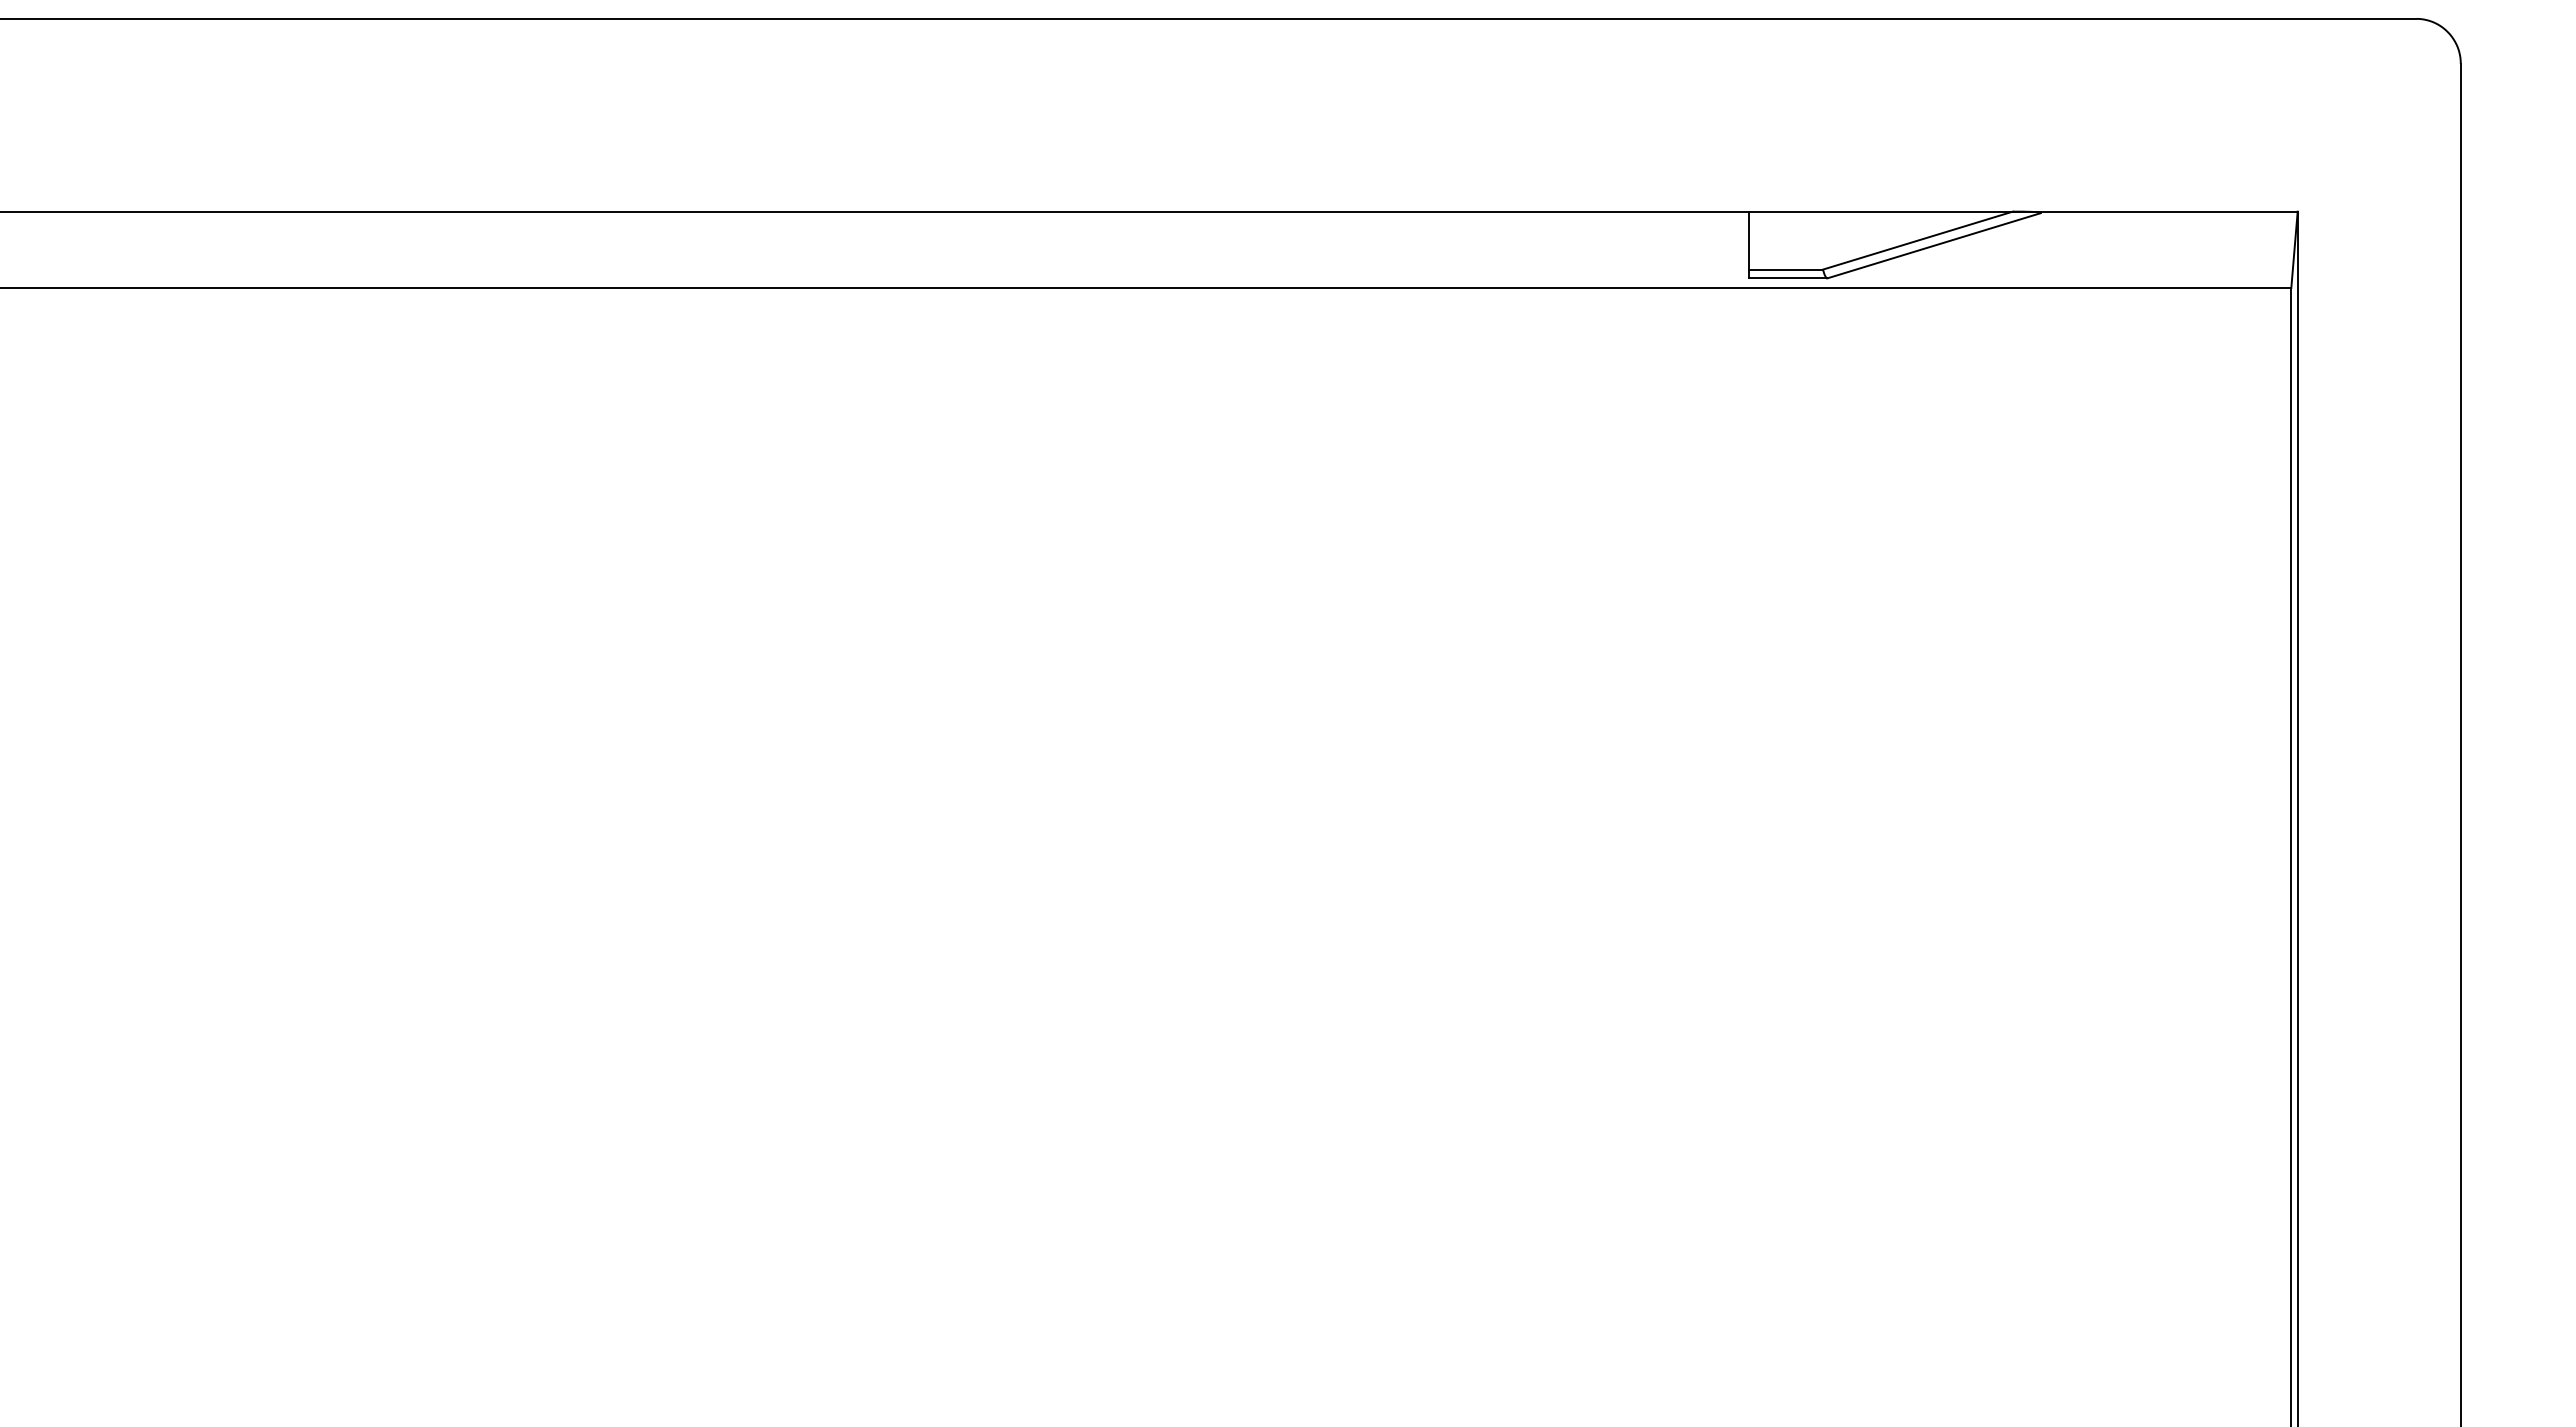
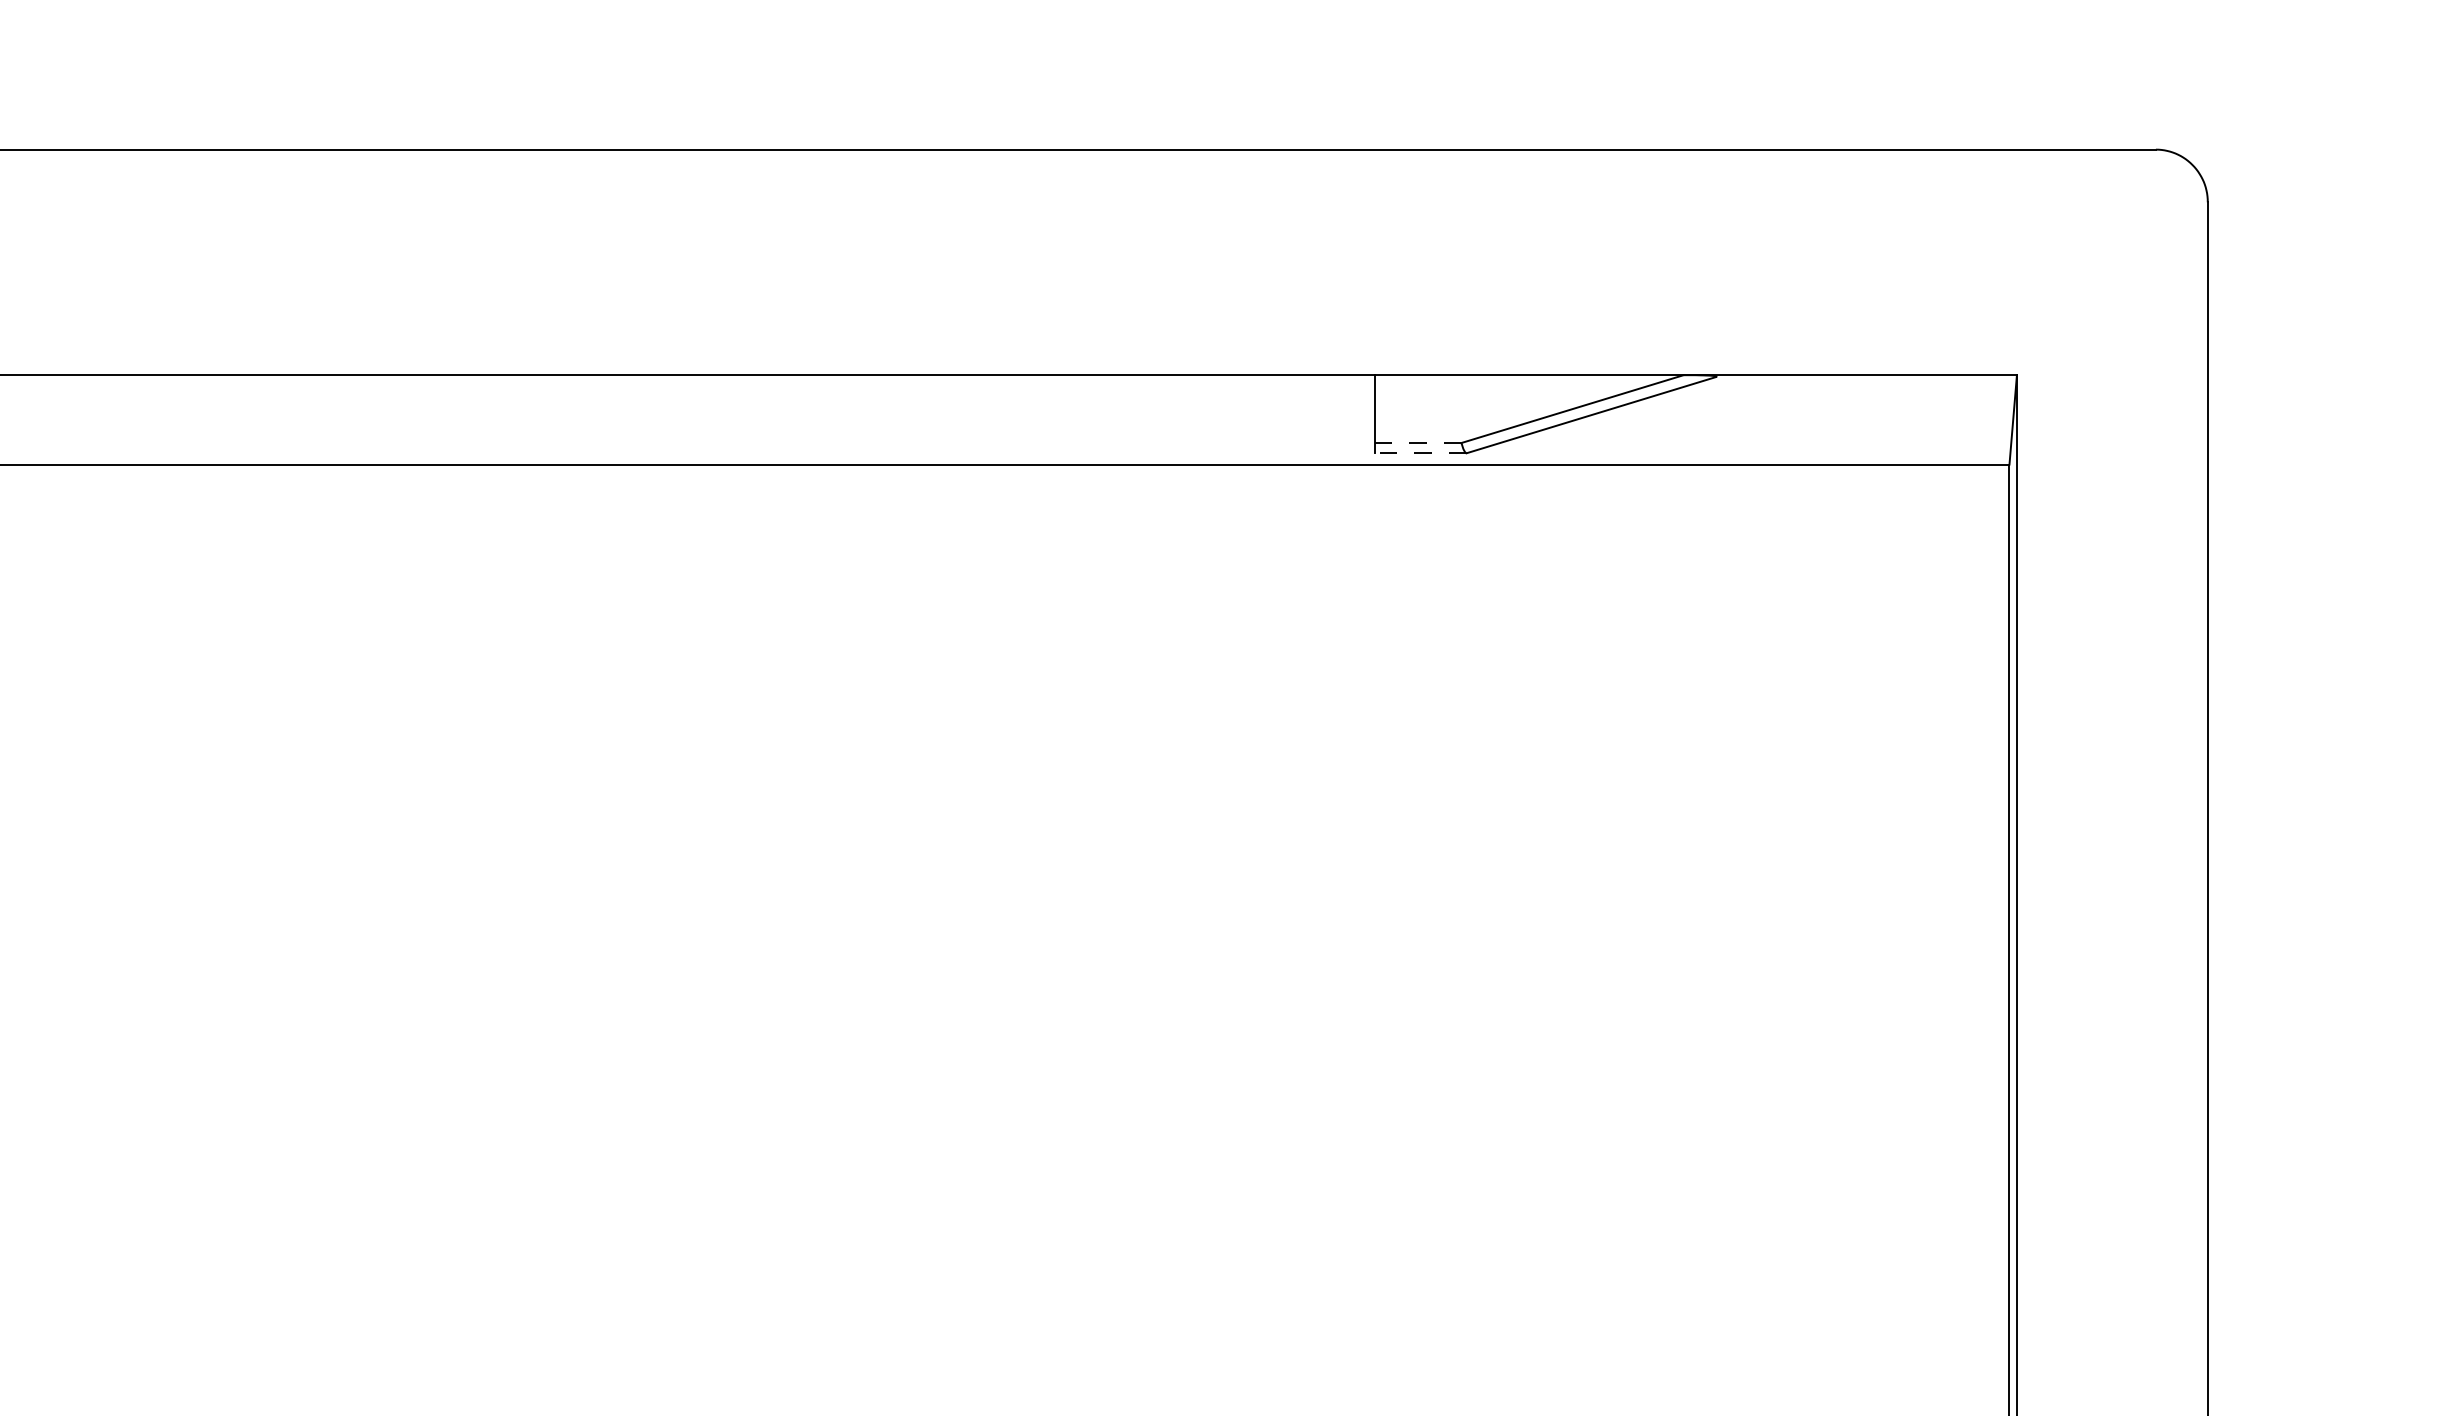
line: (1786, 269) -> (1418, 442), solid -> dashed
line: (1787, 278) -> (1419, 453), solid -> dashed

